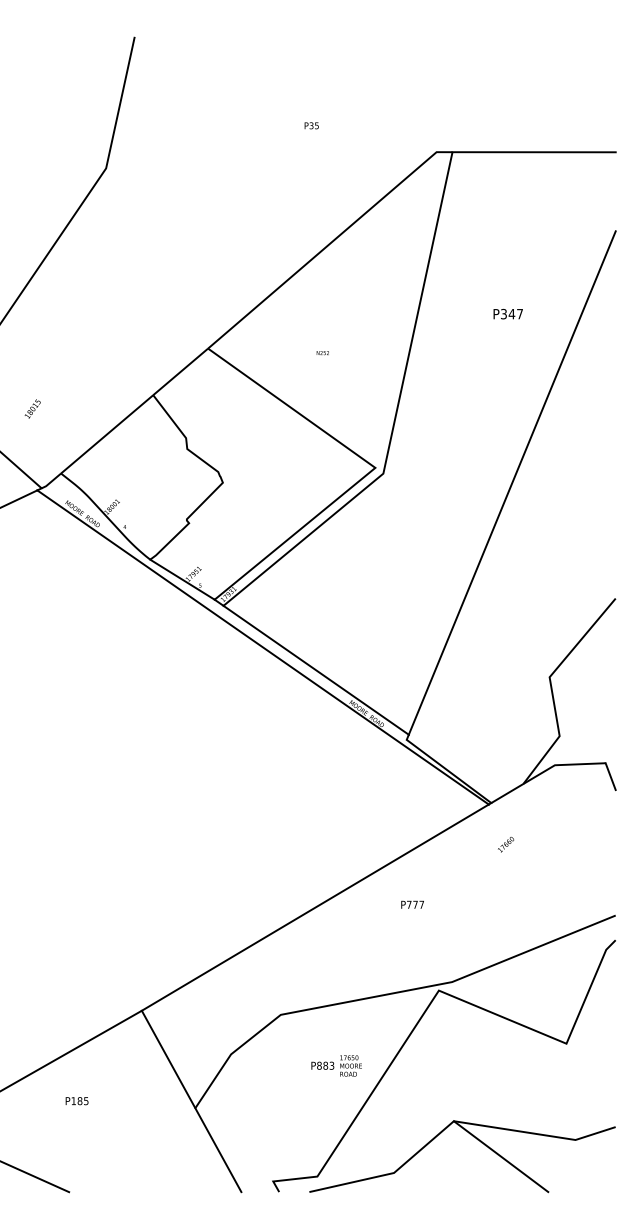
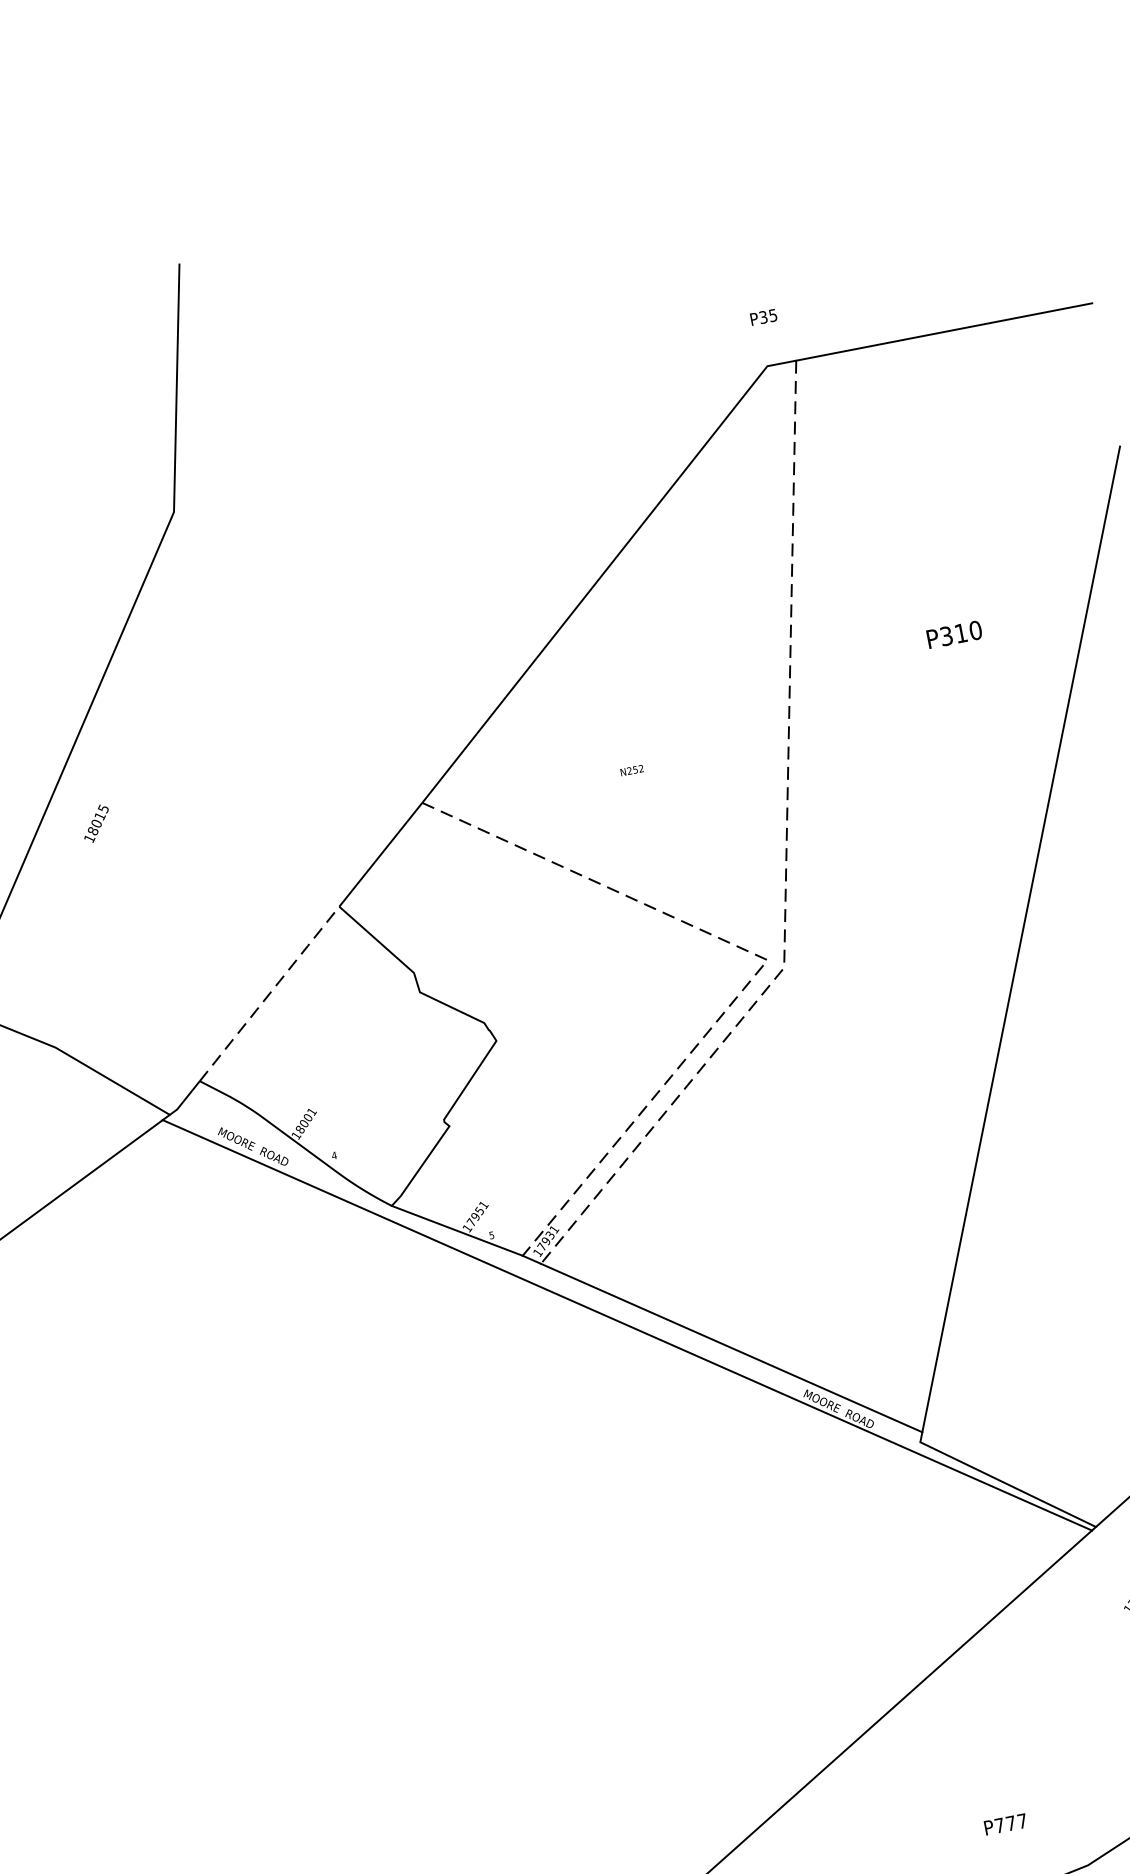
text: (311, 125) -> (763, 316), moved
text: (515, 314) -> (967, 632), P347 -> P310
text: (32, 408) -> (95, 822), moved
line: (395, 415) -> (785, 858), solid -> dashed
line: (108, 433) -> (271, 991), solid -> dashed
line: (374, 468) -> (766, 961), solid -> dashed
text: (412, 904) -> (1005, 1823), moved

